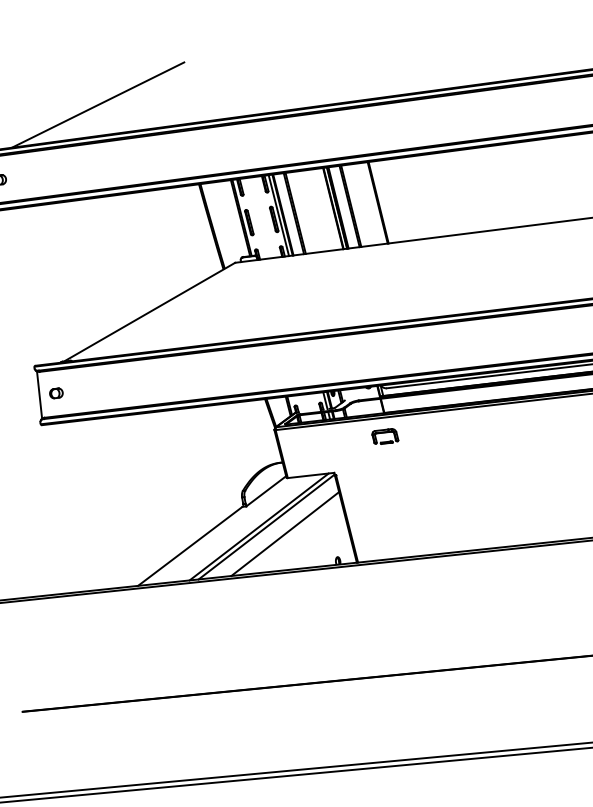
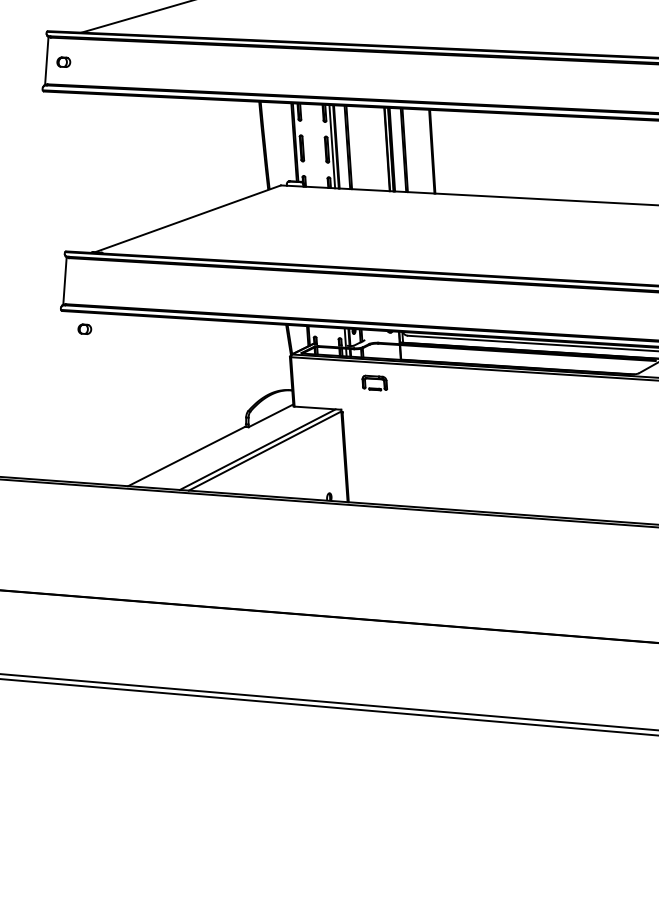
part: (55, 392) -> (84, 328), moved
part: (384, 436) -> (374, 382), moved
line: (284, 534) -> (281, 461), removed

